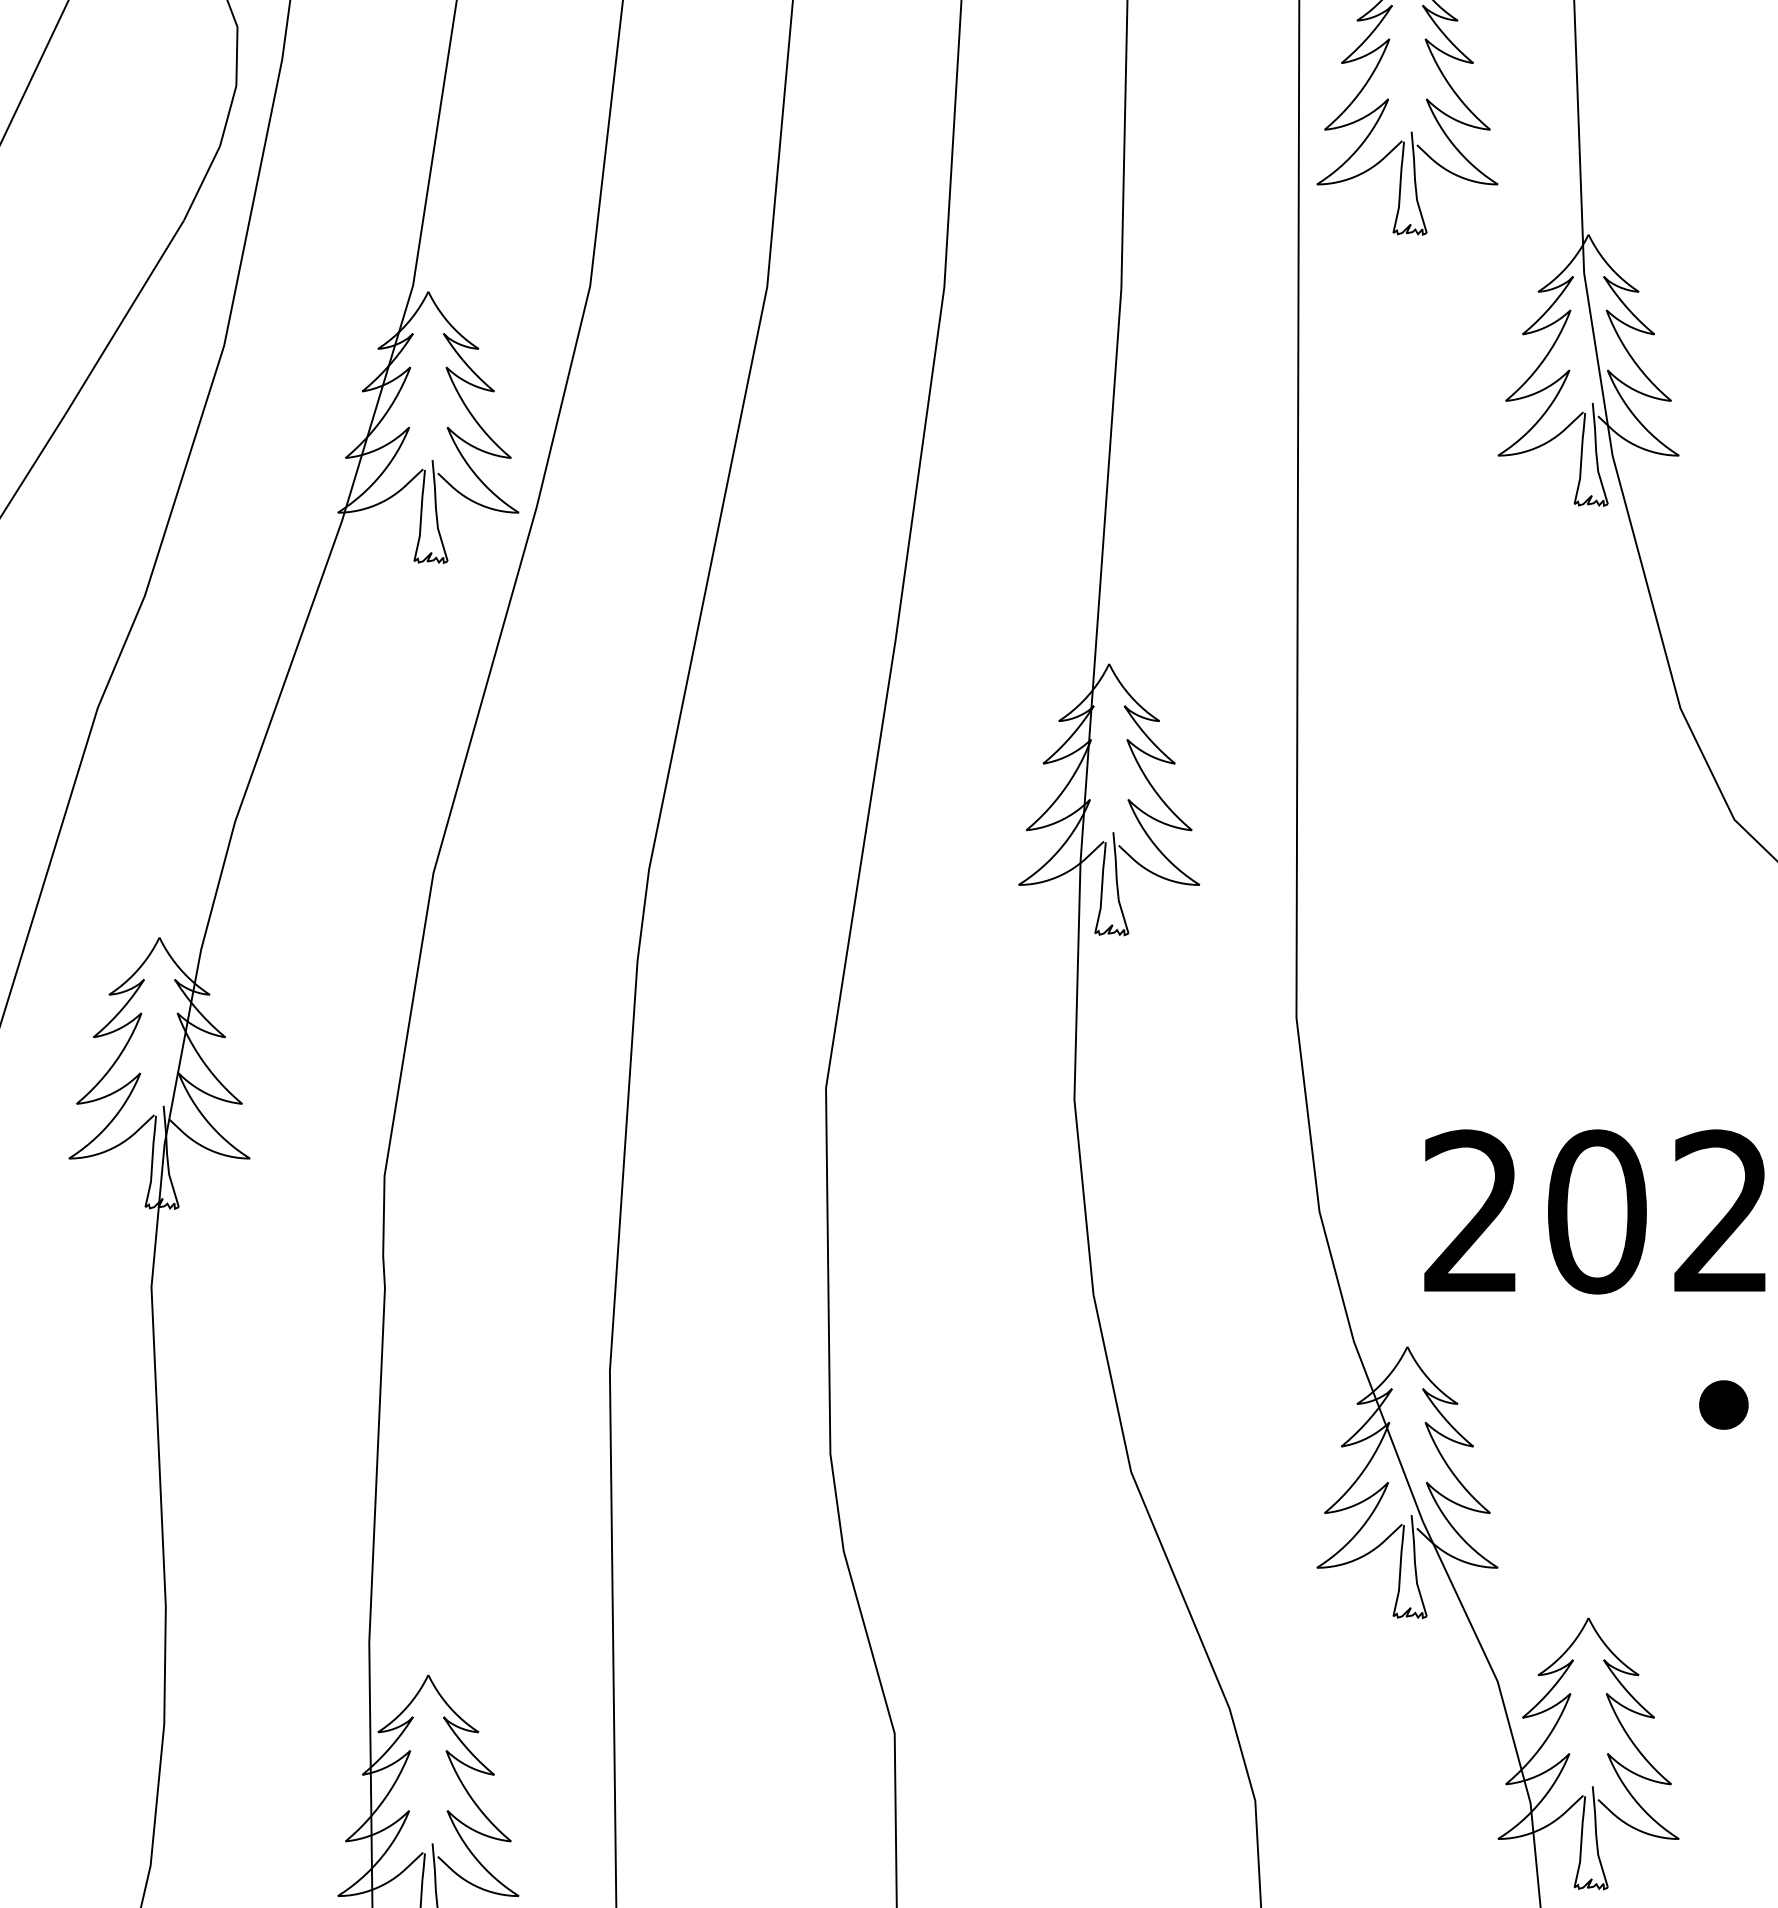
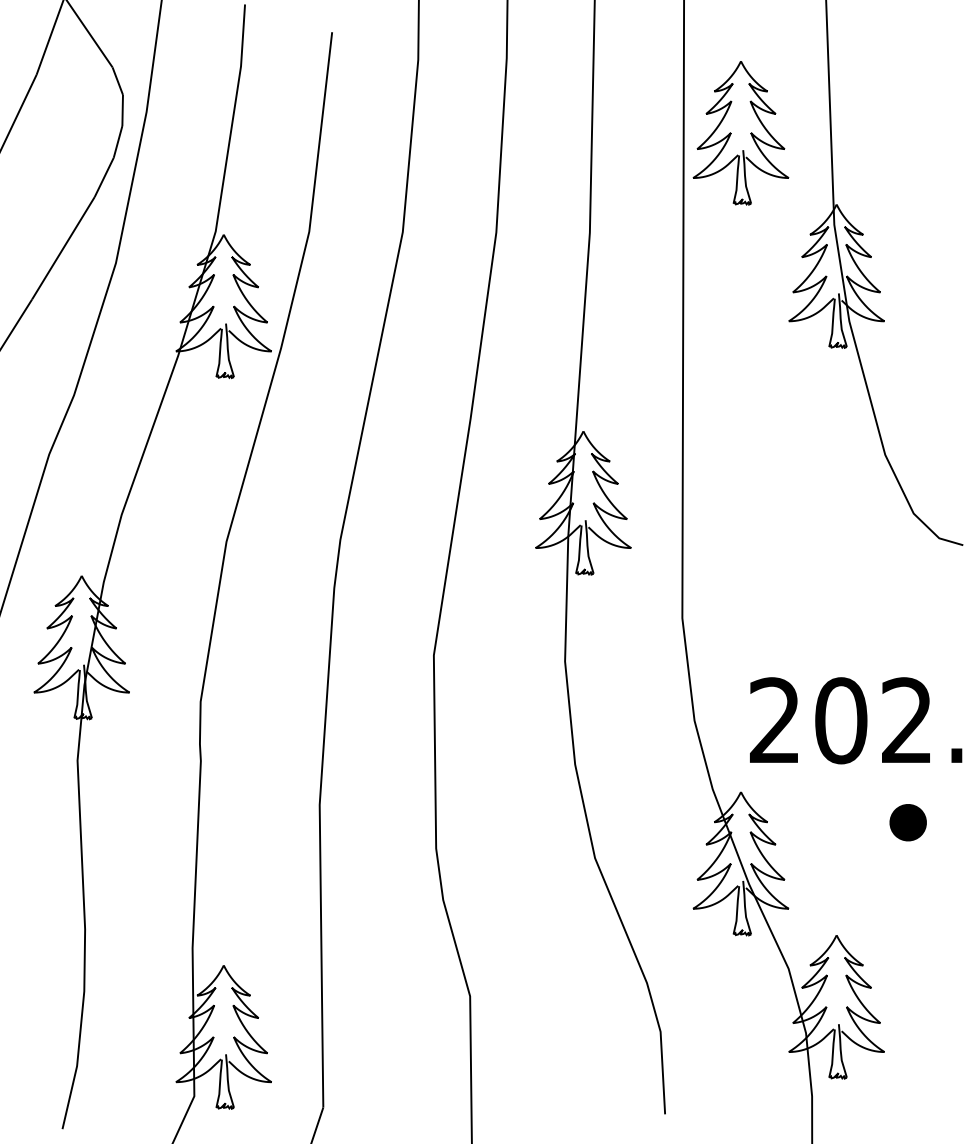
part: (1722, 1404) -> (907, 822), size x1.43

